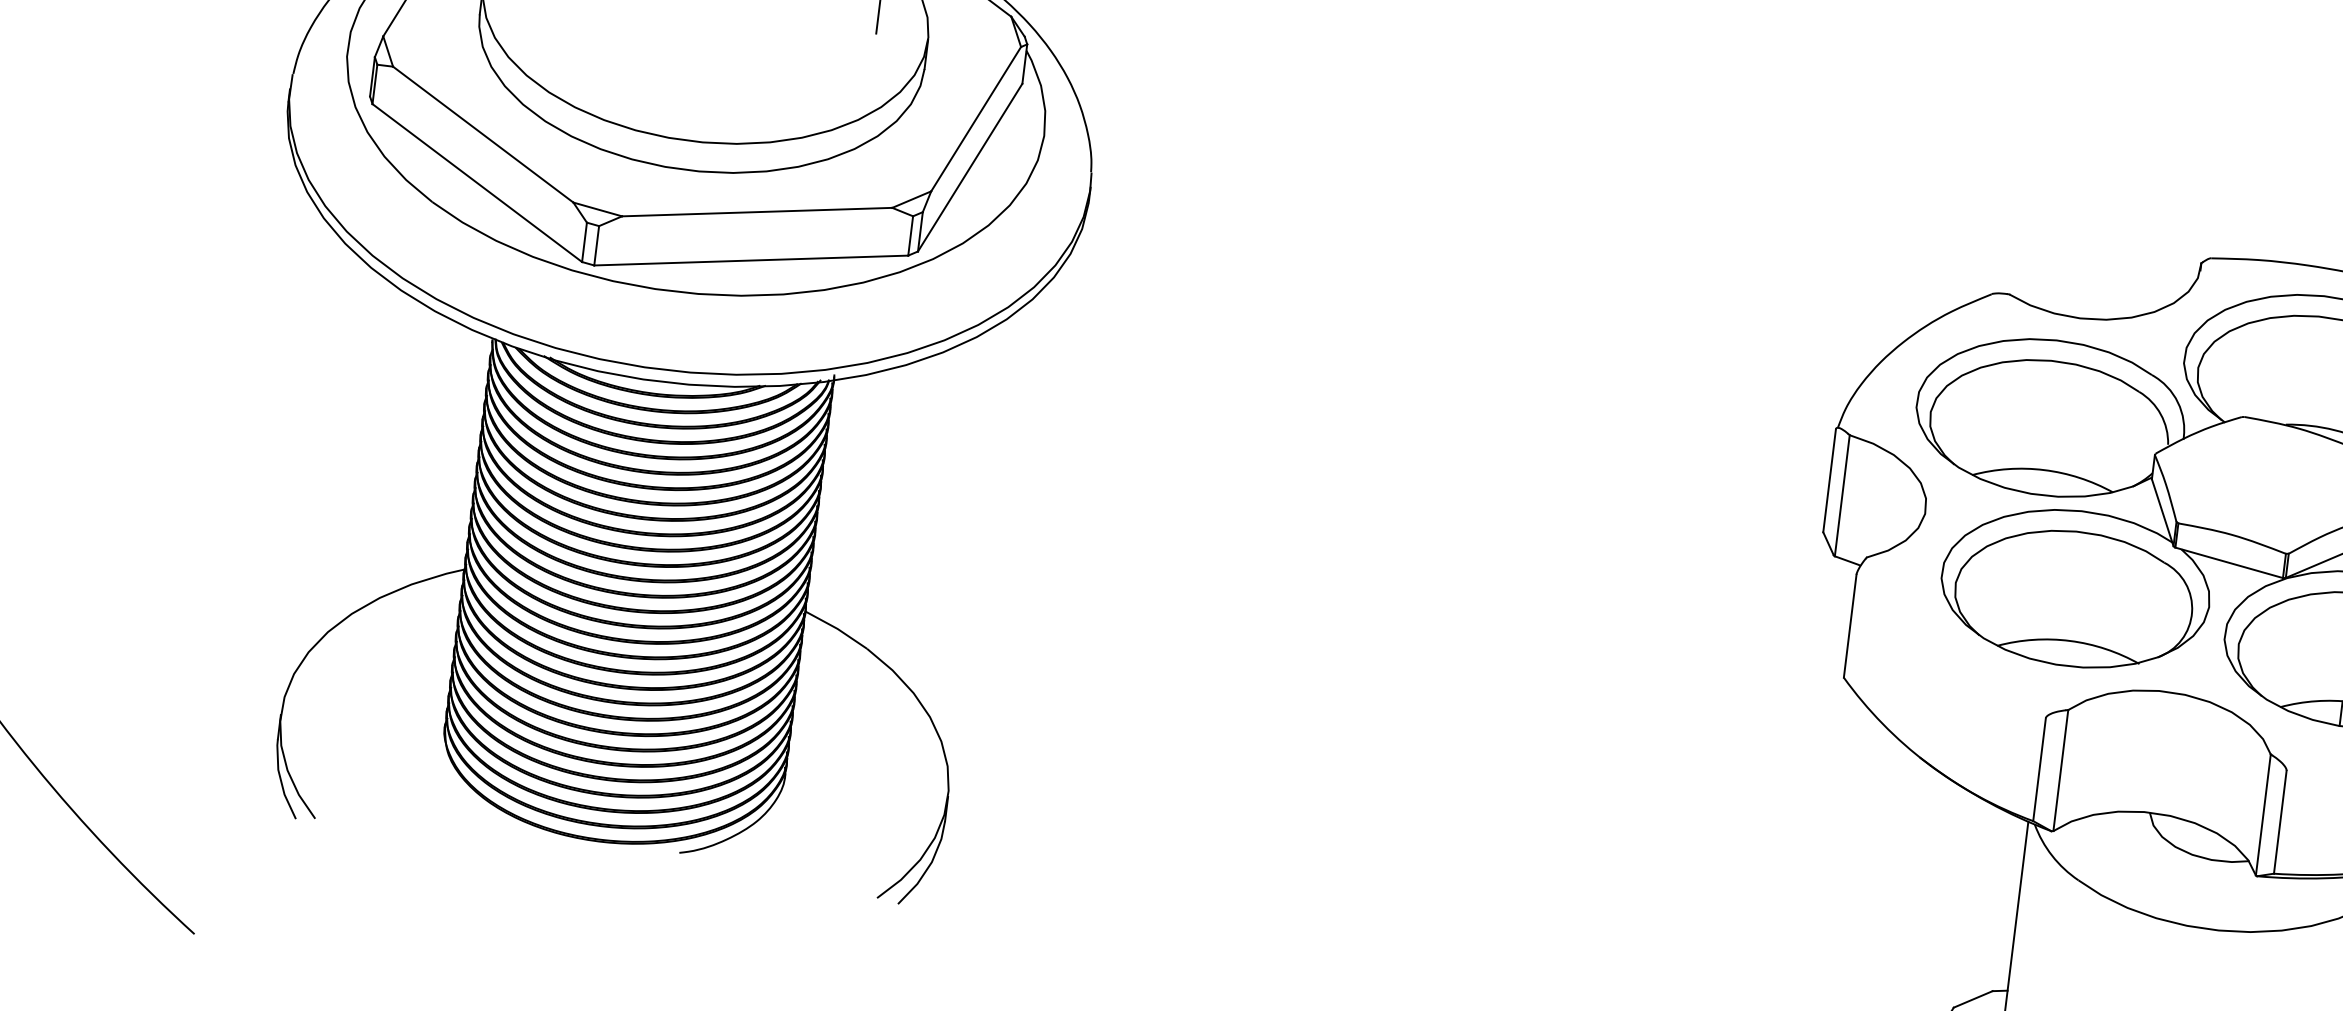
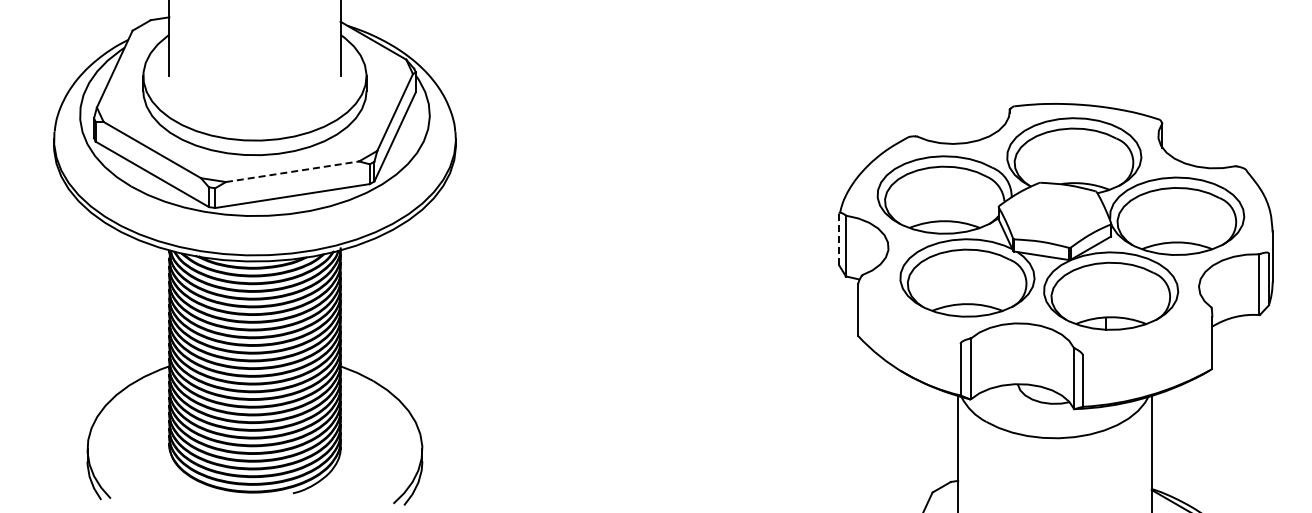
line: (759, 211) -> (293, 171), solid -> dashed
line: (1830, 480) -> (839, 239), solid -> dashed

